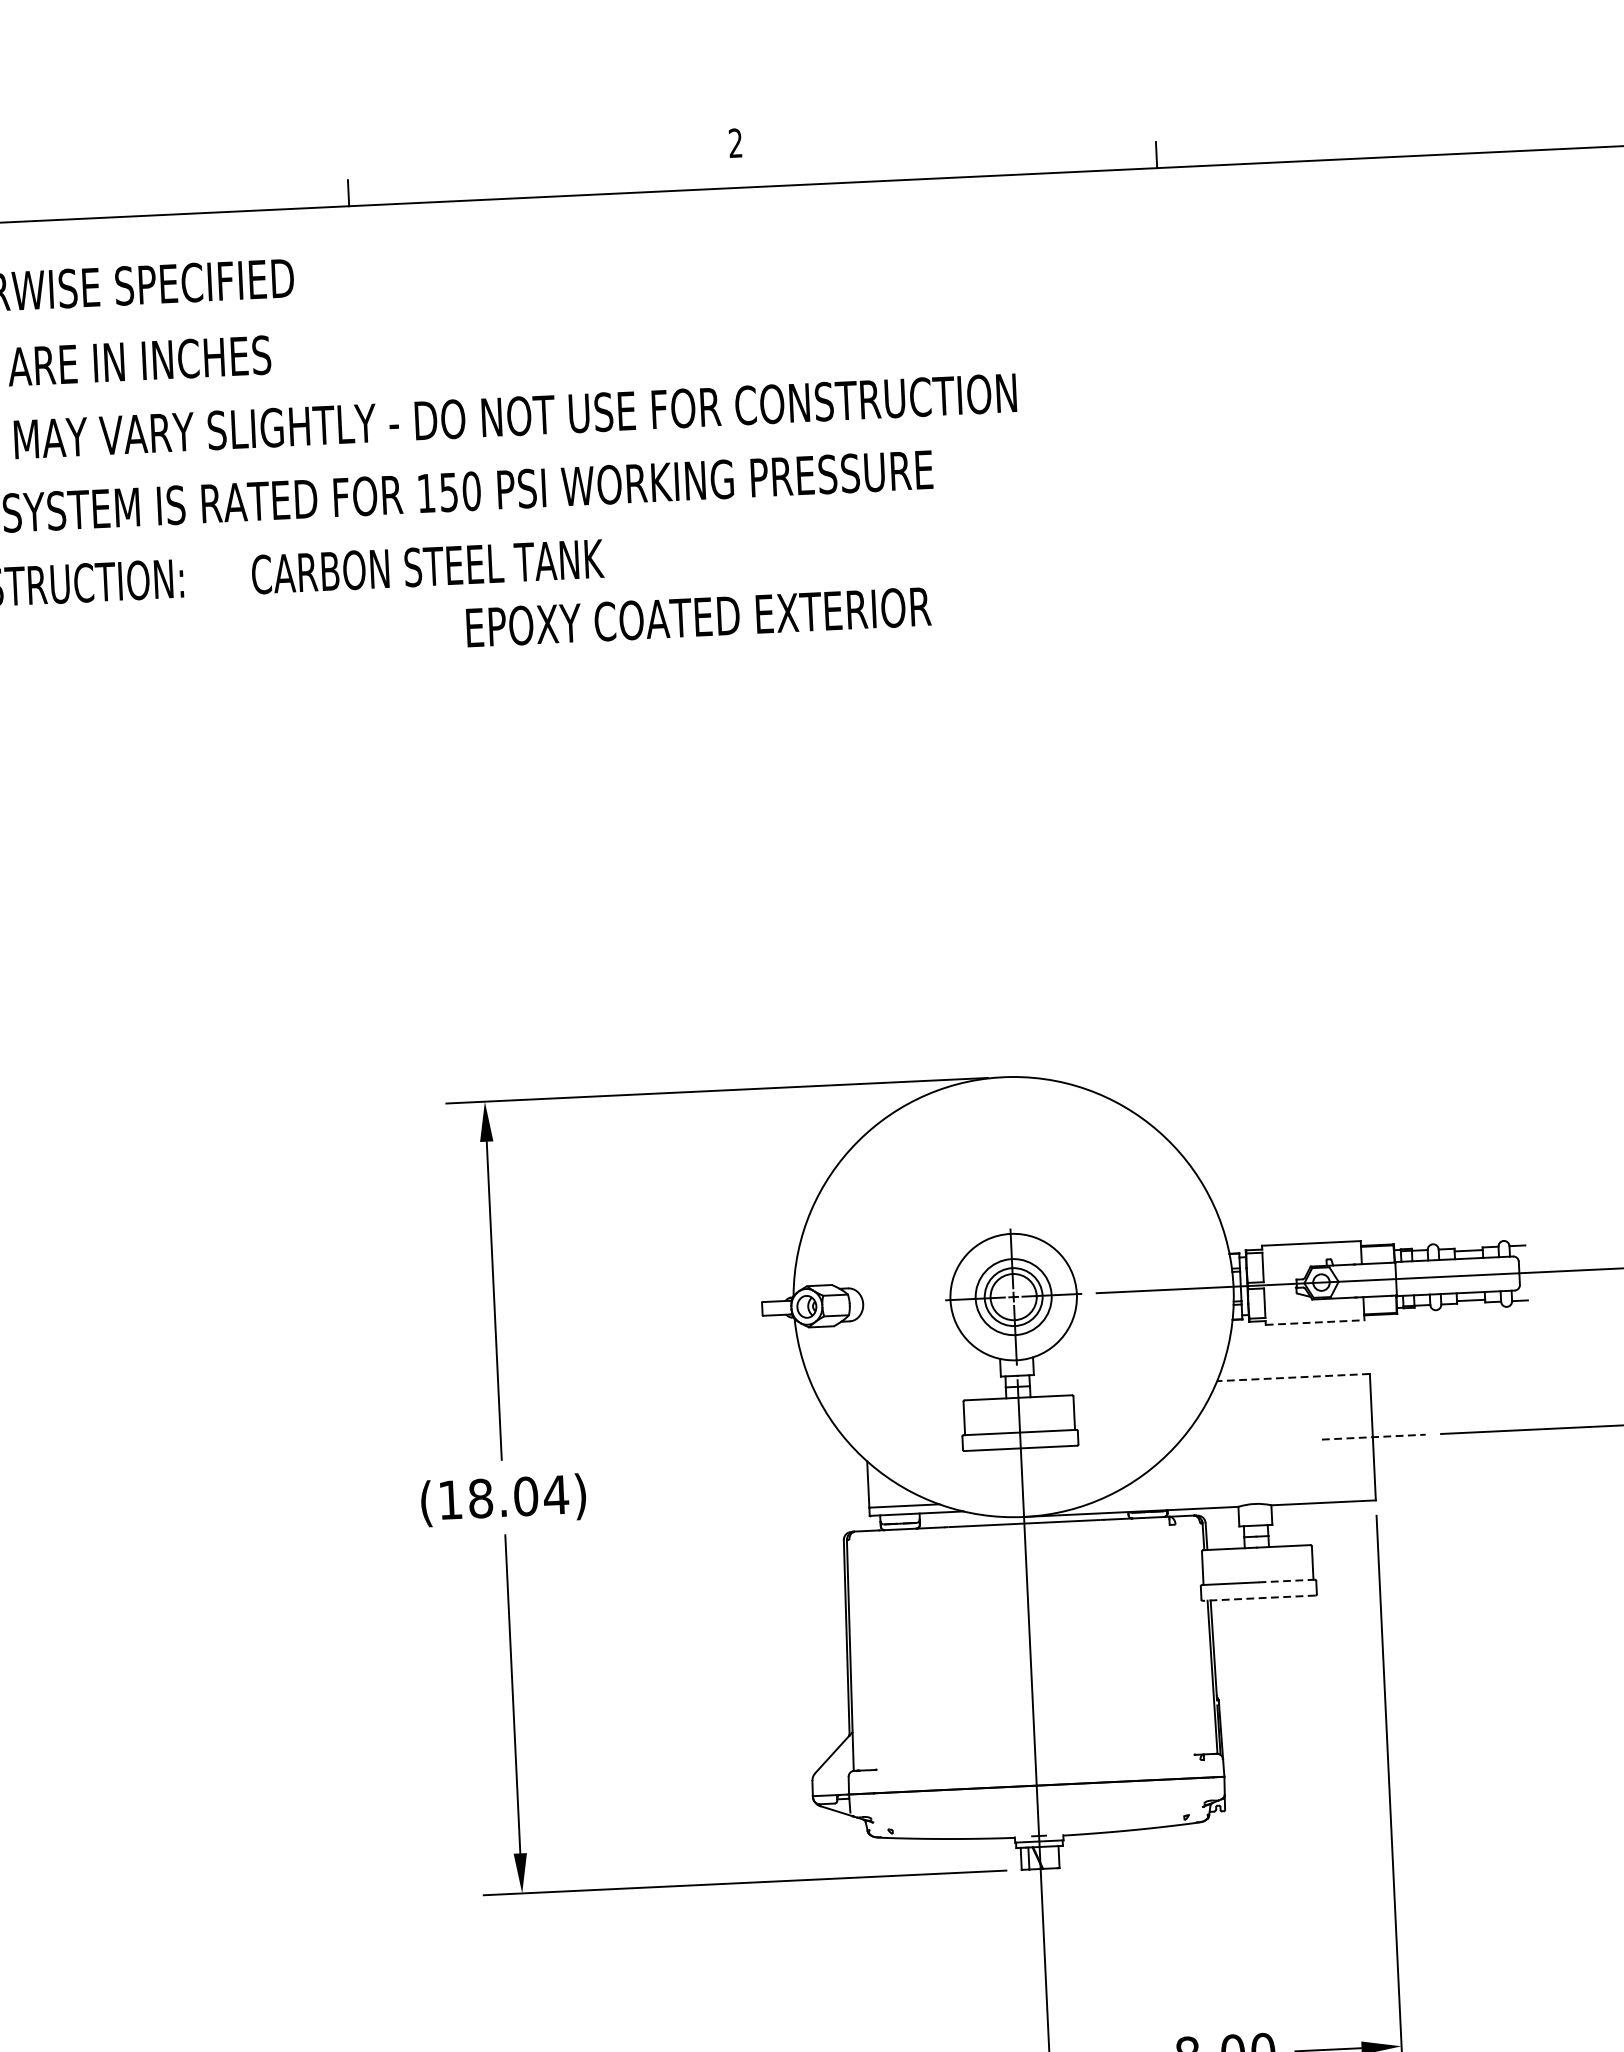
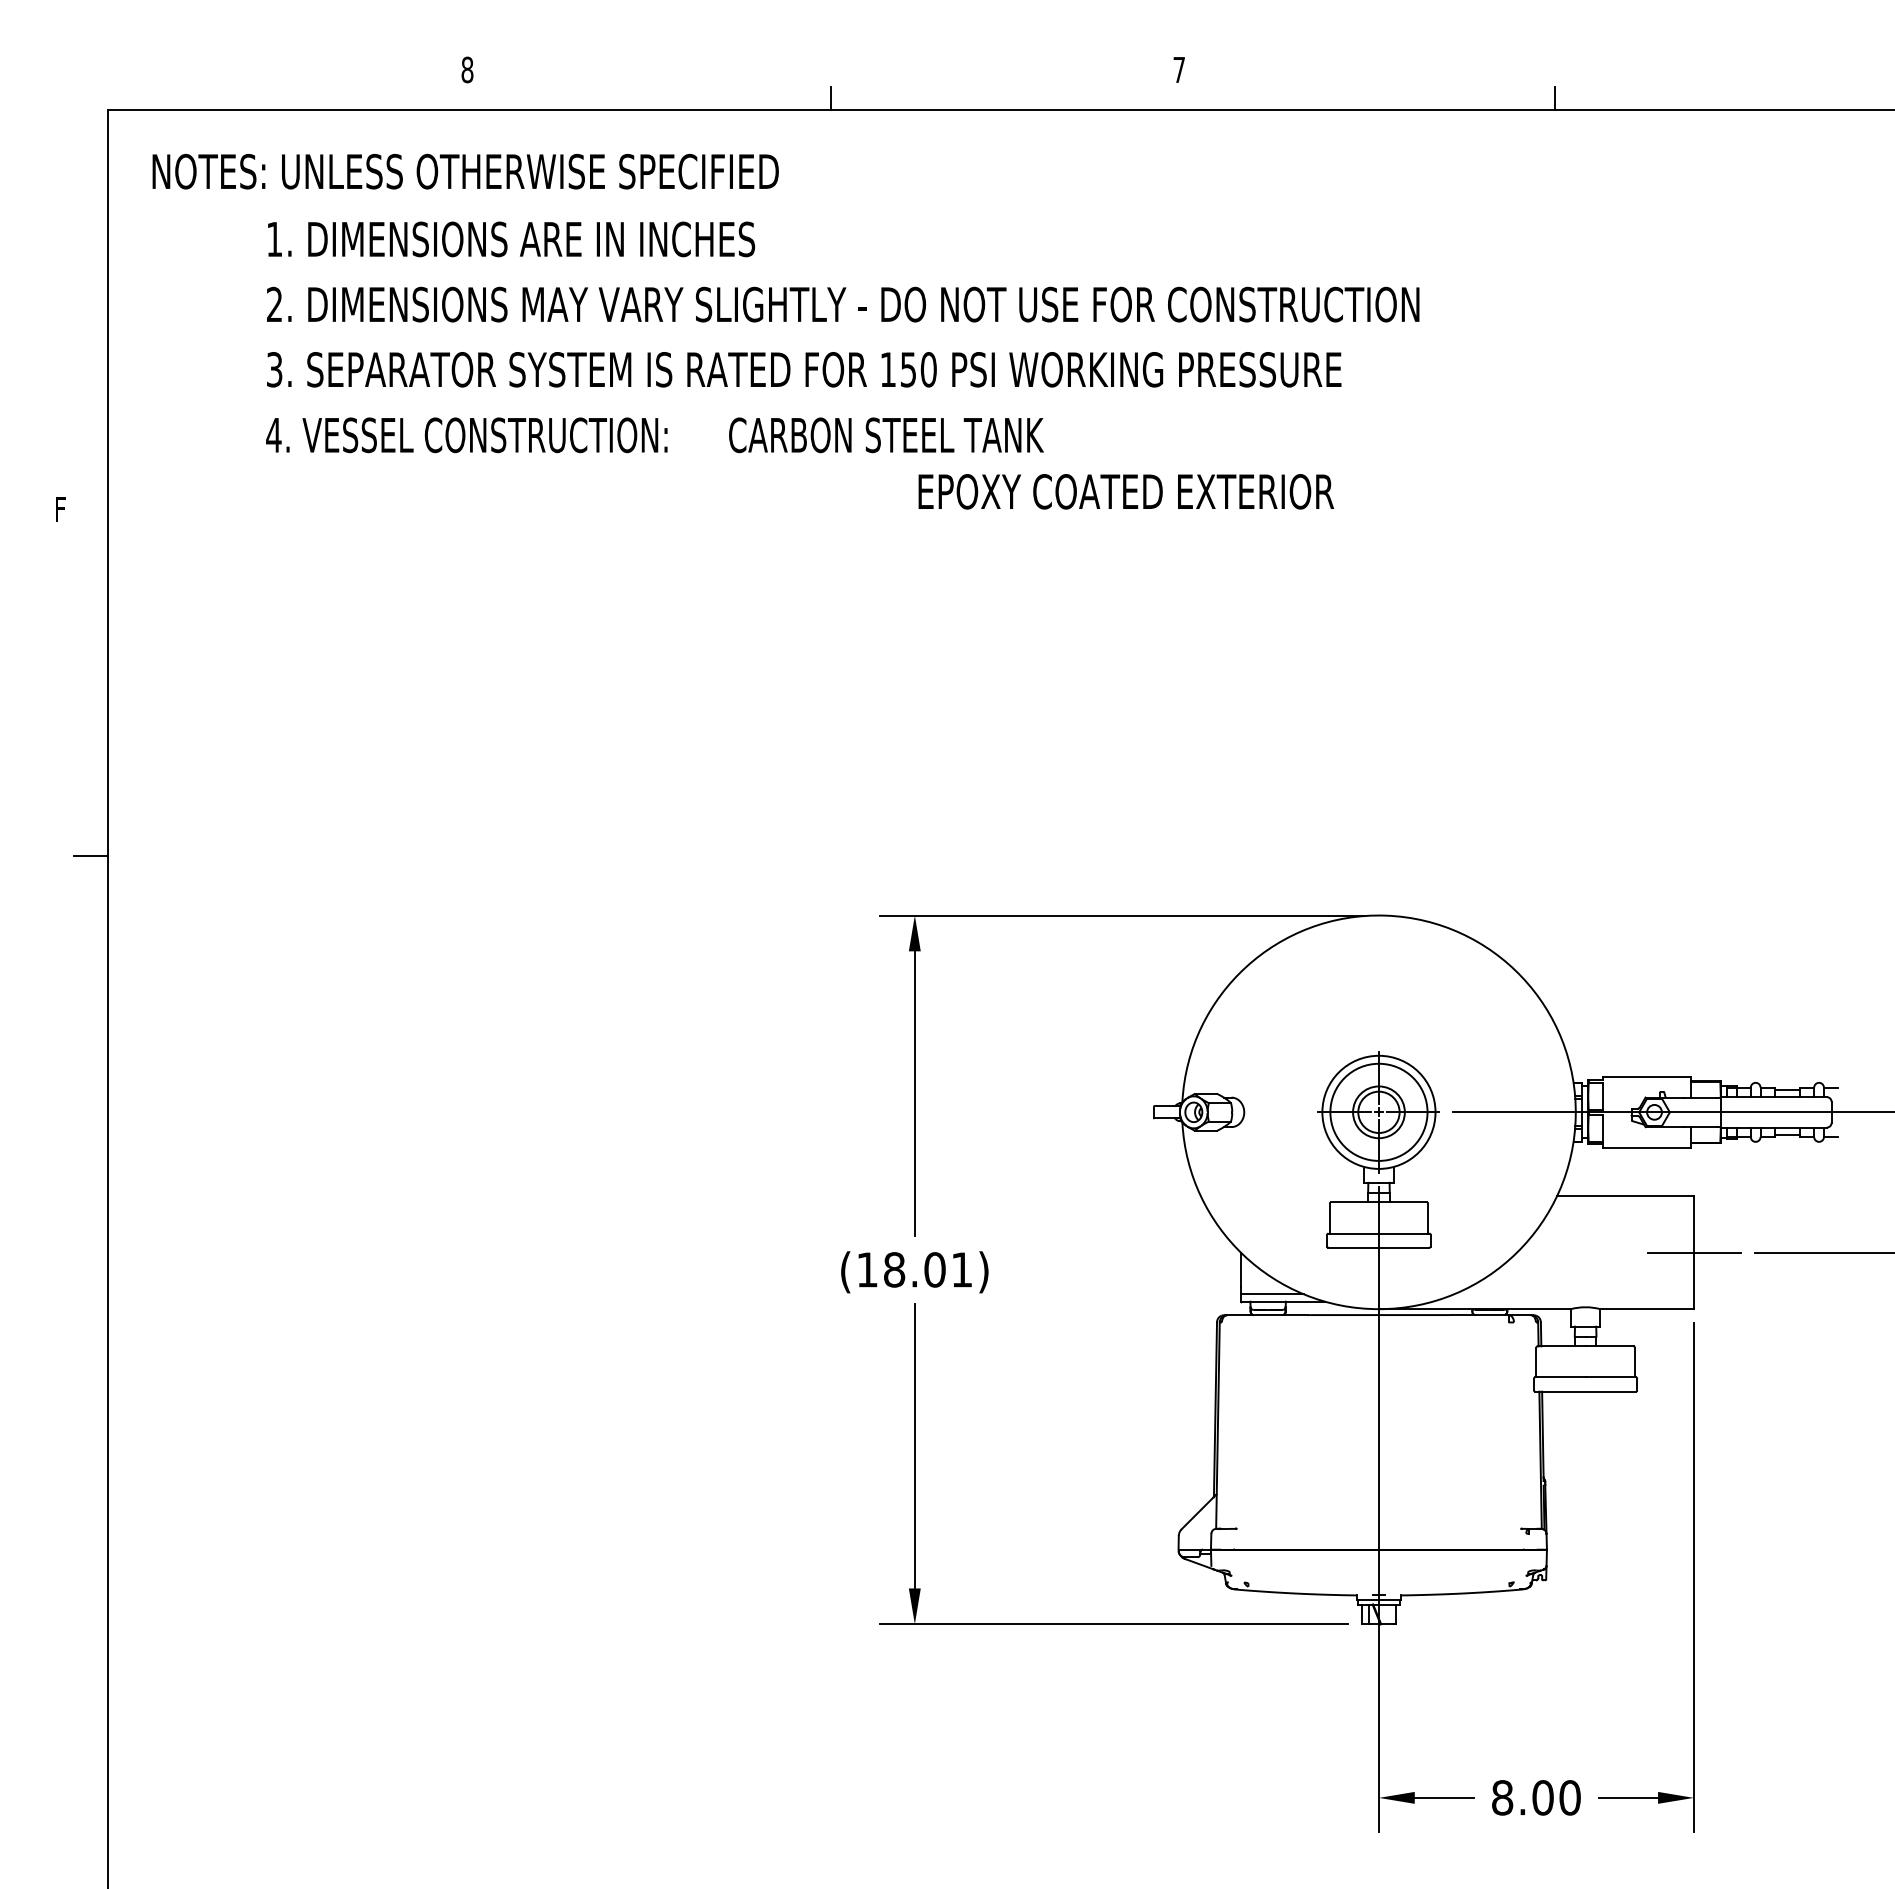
text: (734, 142) -> (1178, 69), 2 -> 7
circle: (1013, 1296) -> (1378, 1111), size x1.43
line: (1315, 1322) -> (1647, 1147), dashed -> solid
line: (1293, 1378) -> (1625, 1196), dashed -> solid
line: (1374, 1436) -> (1695, 1252), dashed -> solid
text: (555, 1494) -> (961, 1269), (18.04) -> (18.01)
line: (1287, 1581) -> (1611, 1377), dashed -> solid
line: (1259, 1598) -> (1585, 1391), dashed -> solid

